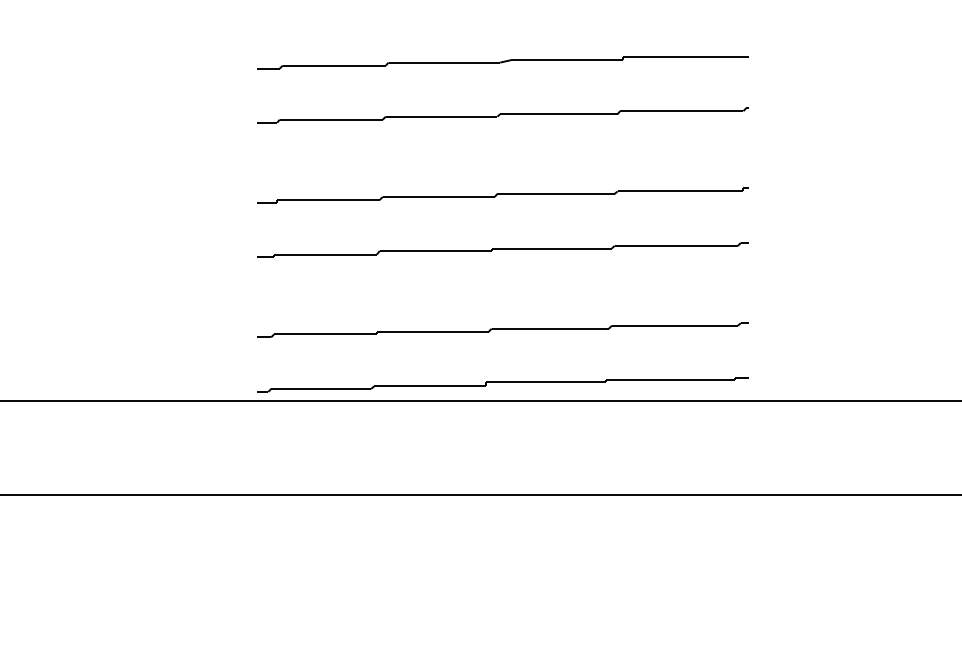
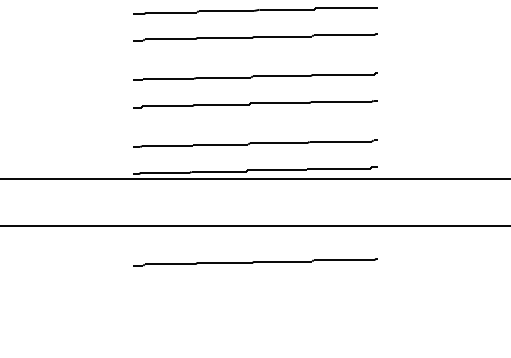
part: (503, 569) -> (255, 262), added

